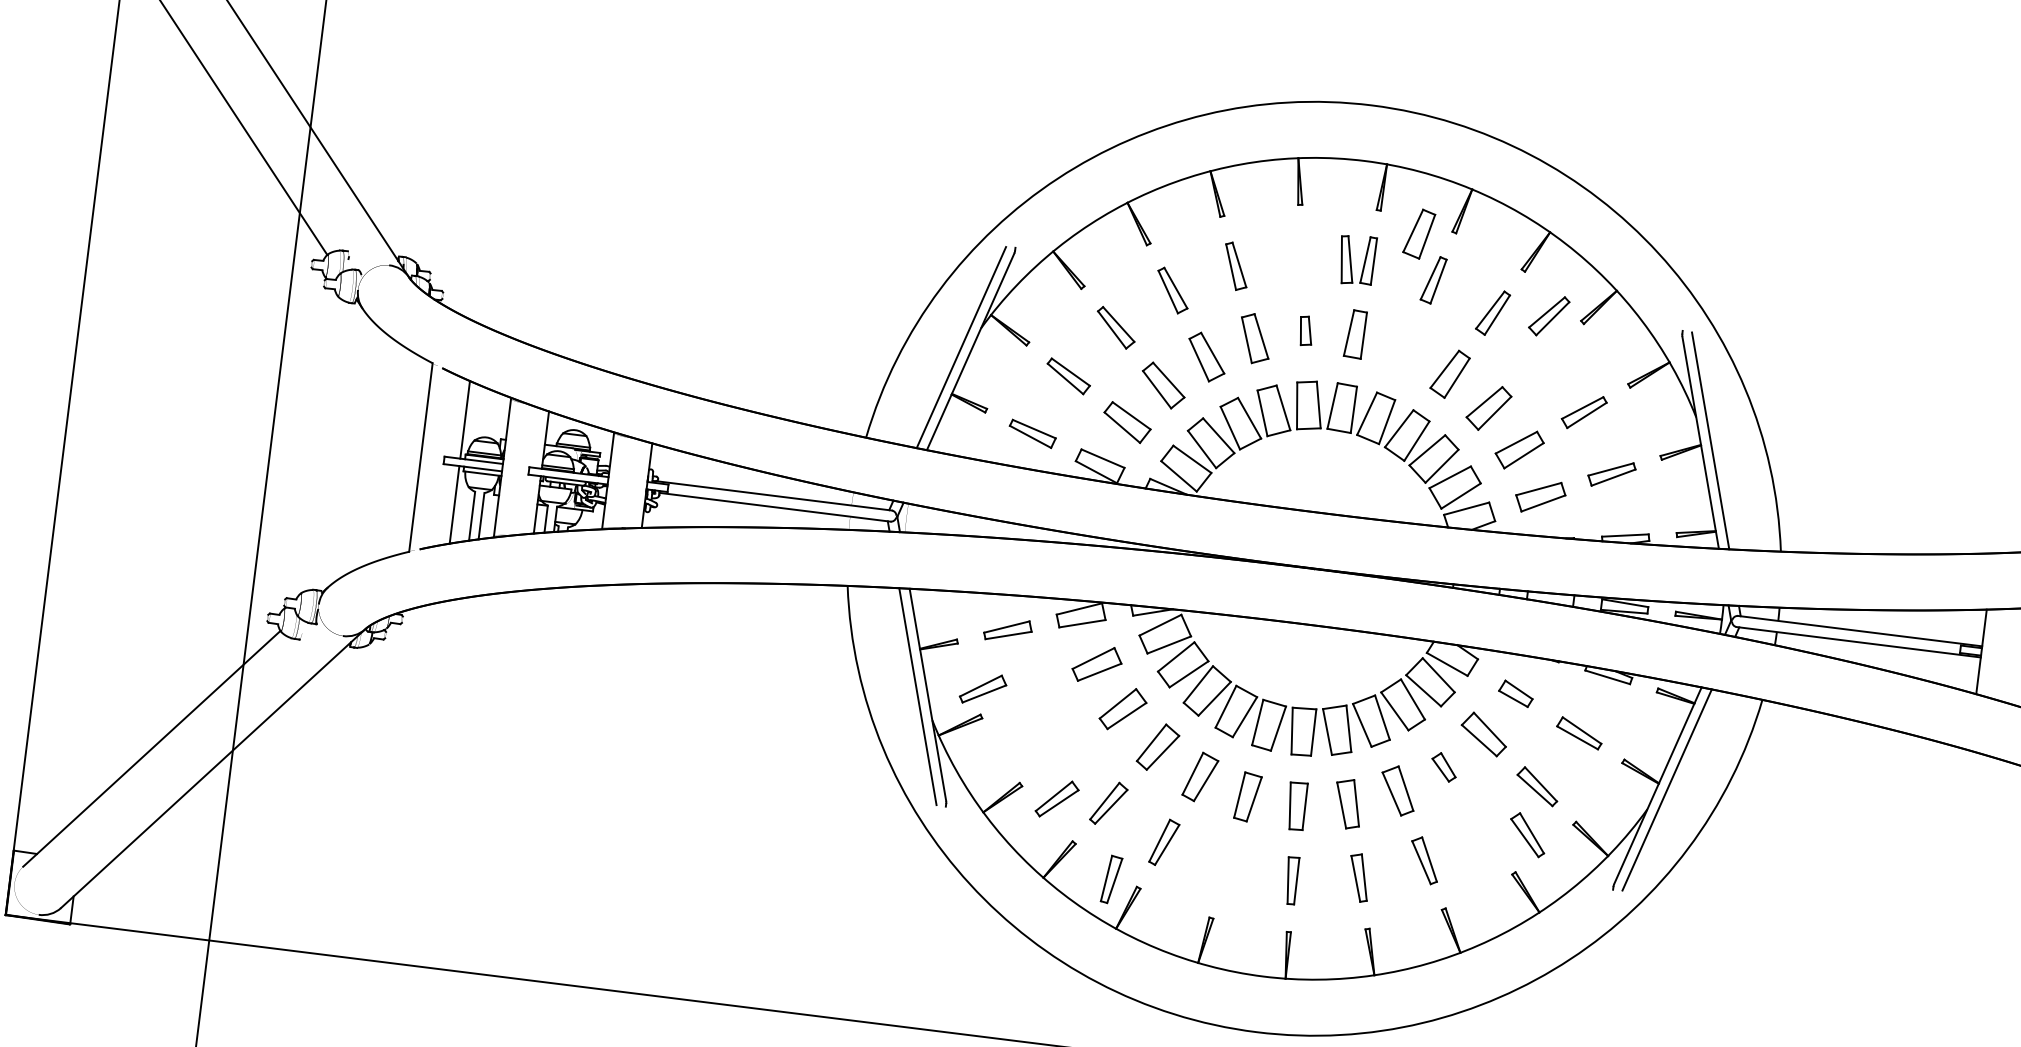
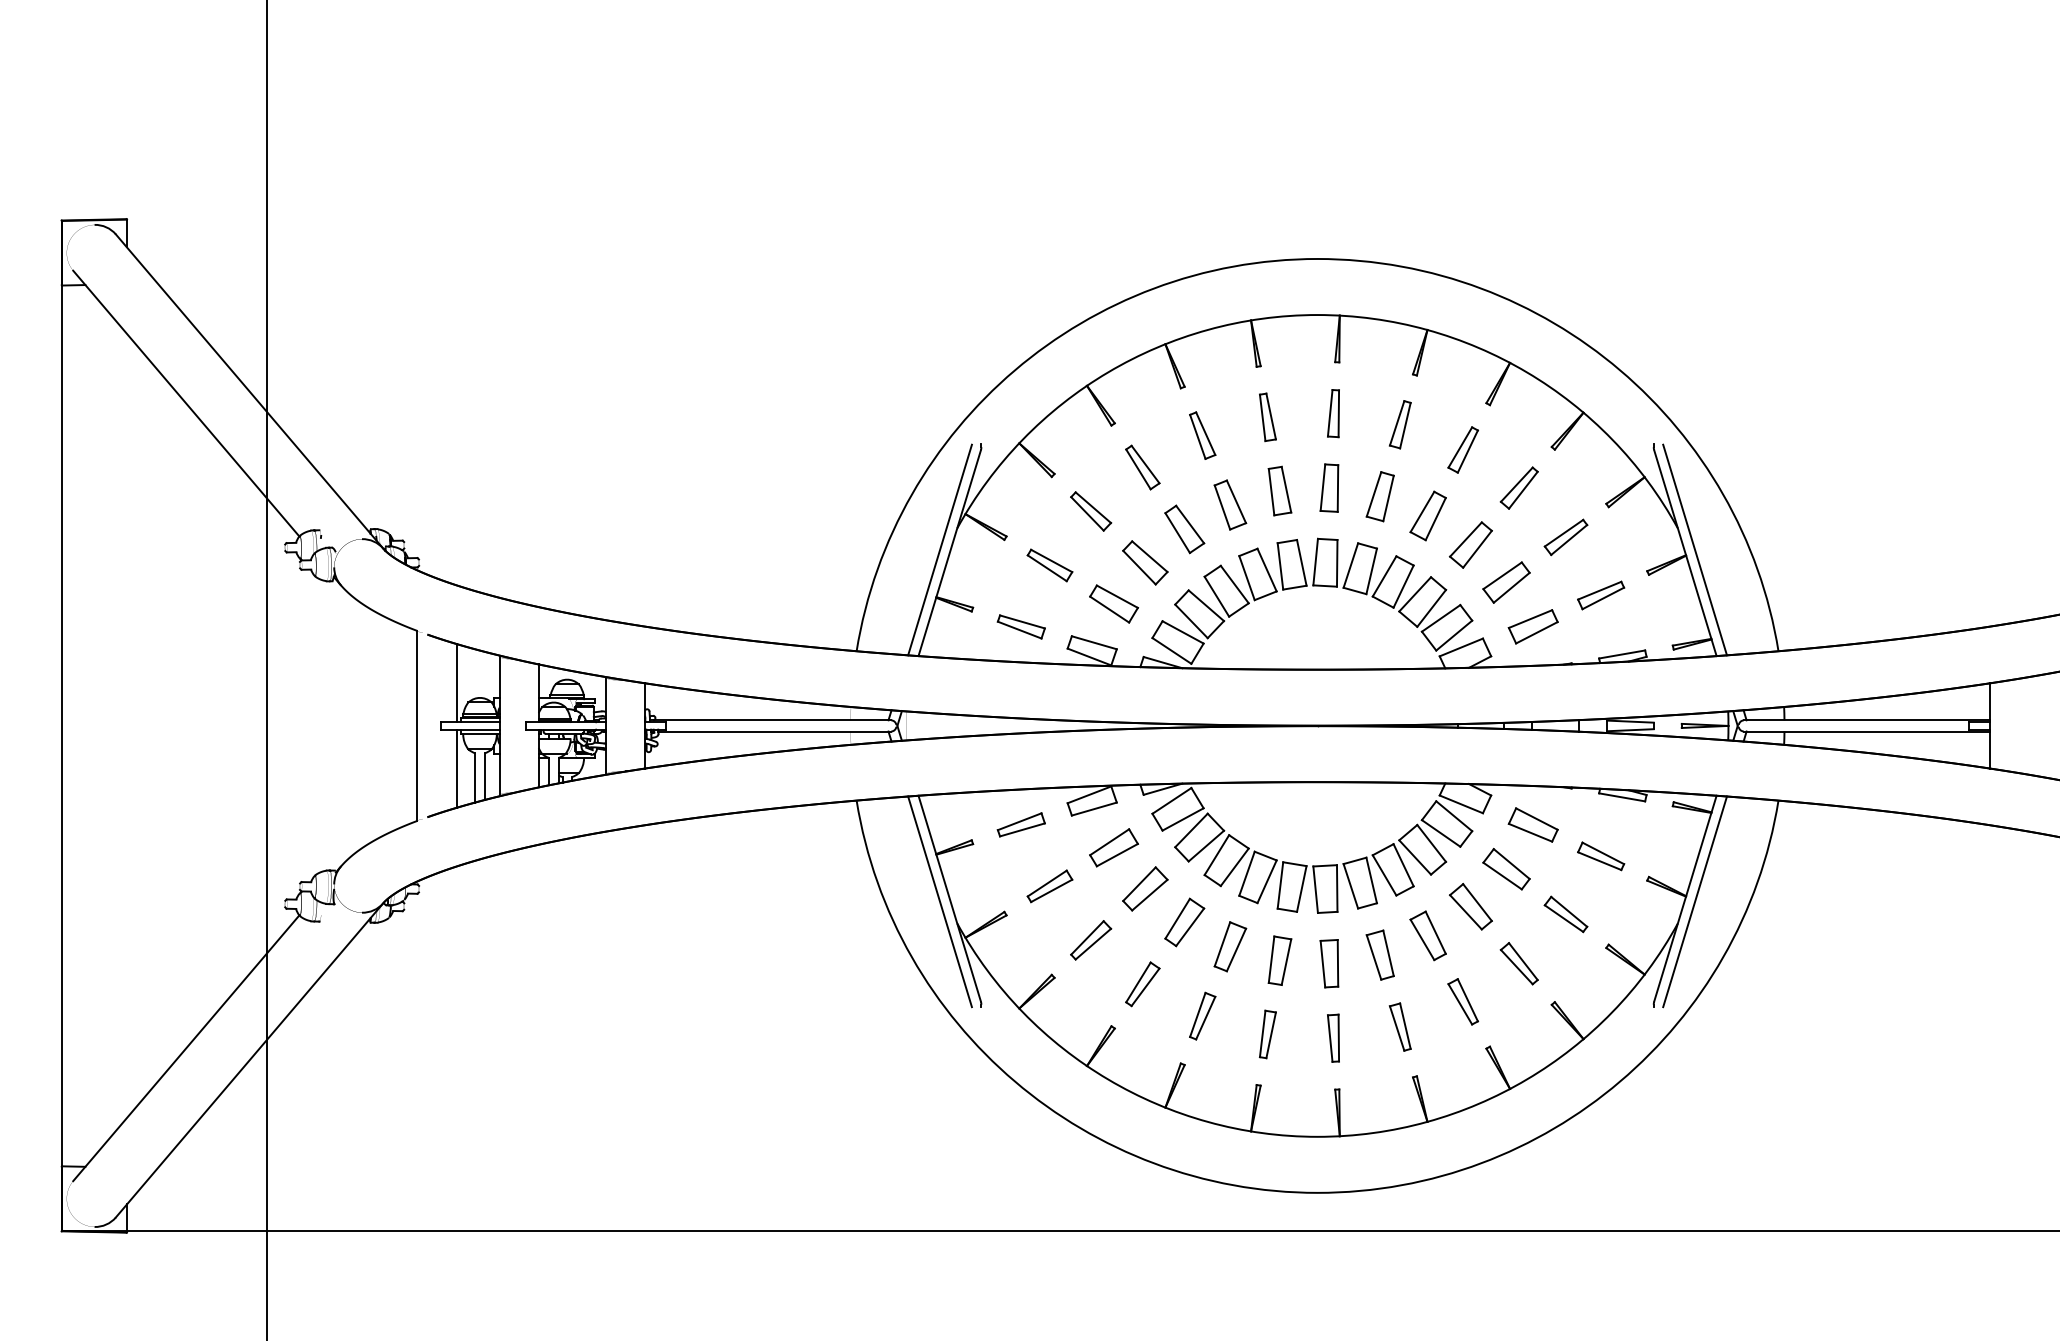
part: (1418, 233) -> (1379, 496), moved
part: (1346, 259) -> (1267, 417), moved
part: (1548, 315) -> (1518, 487), moved
part: (1305, 330) -> (1279, 490), size x1.67
part: (982, 689) -> (1049, 886), moved
part: (1515, 693) -> (1532, 824), size x1.43
part: (1443, 766) -> (1470, 906), size x1.67
part: (1057, 799) -> (1091, 940), moved
part: (1526, 834) -> (1518, 963), moved
part: (1111, 879) -> (1267, 1034), moved

